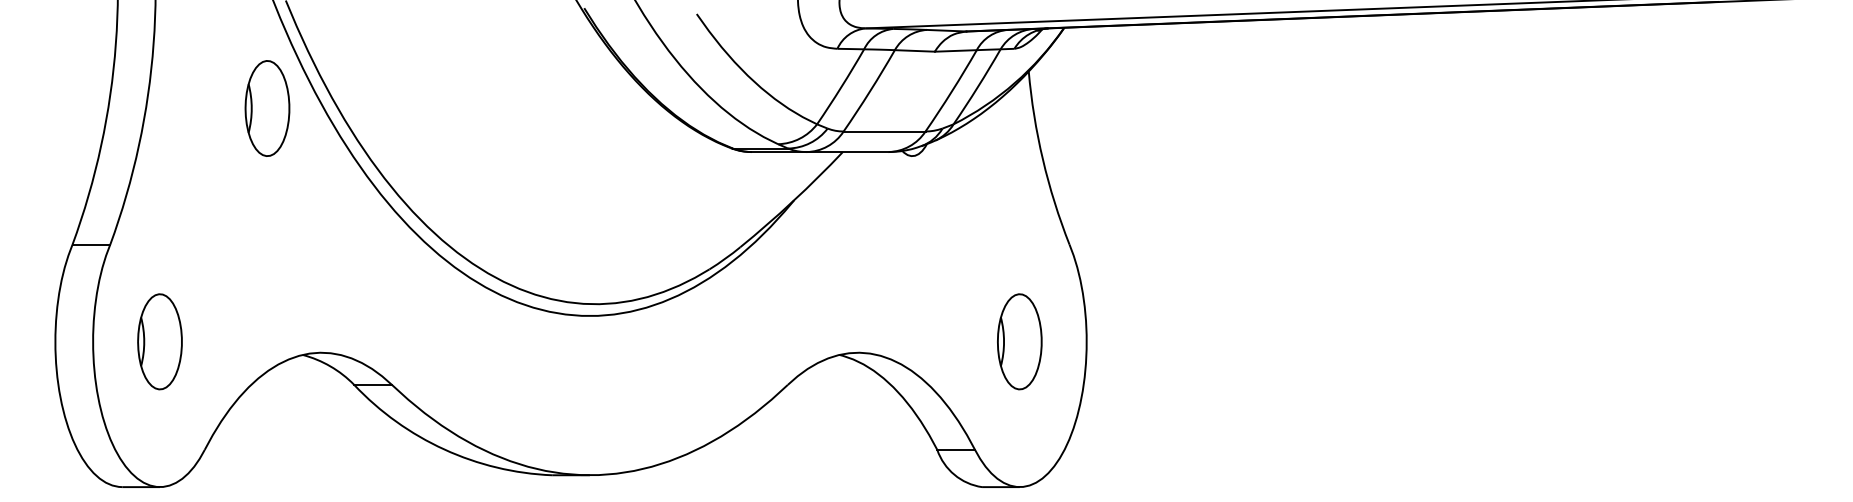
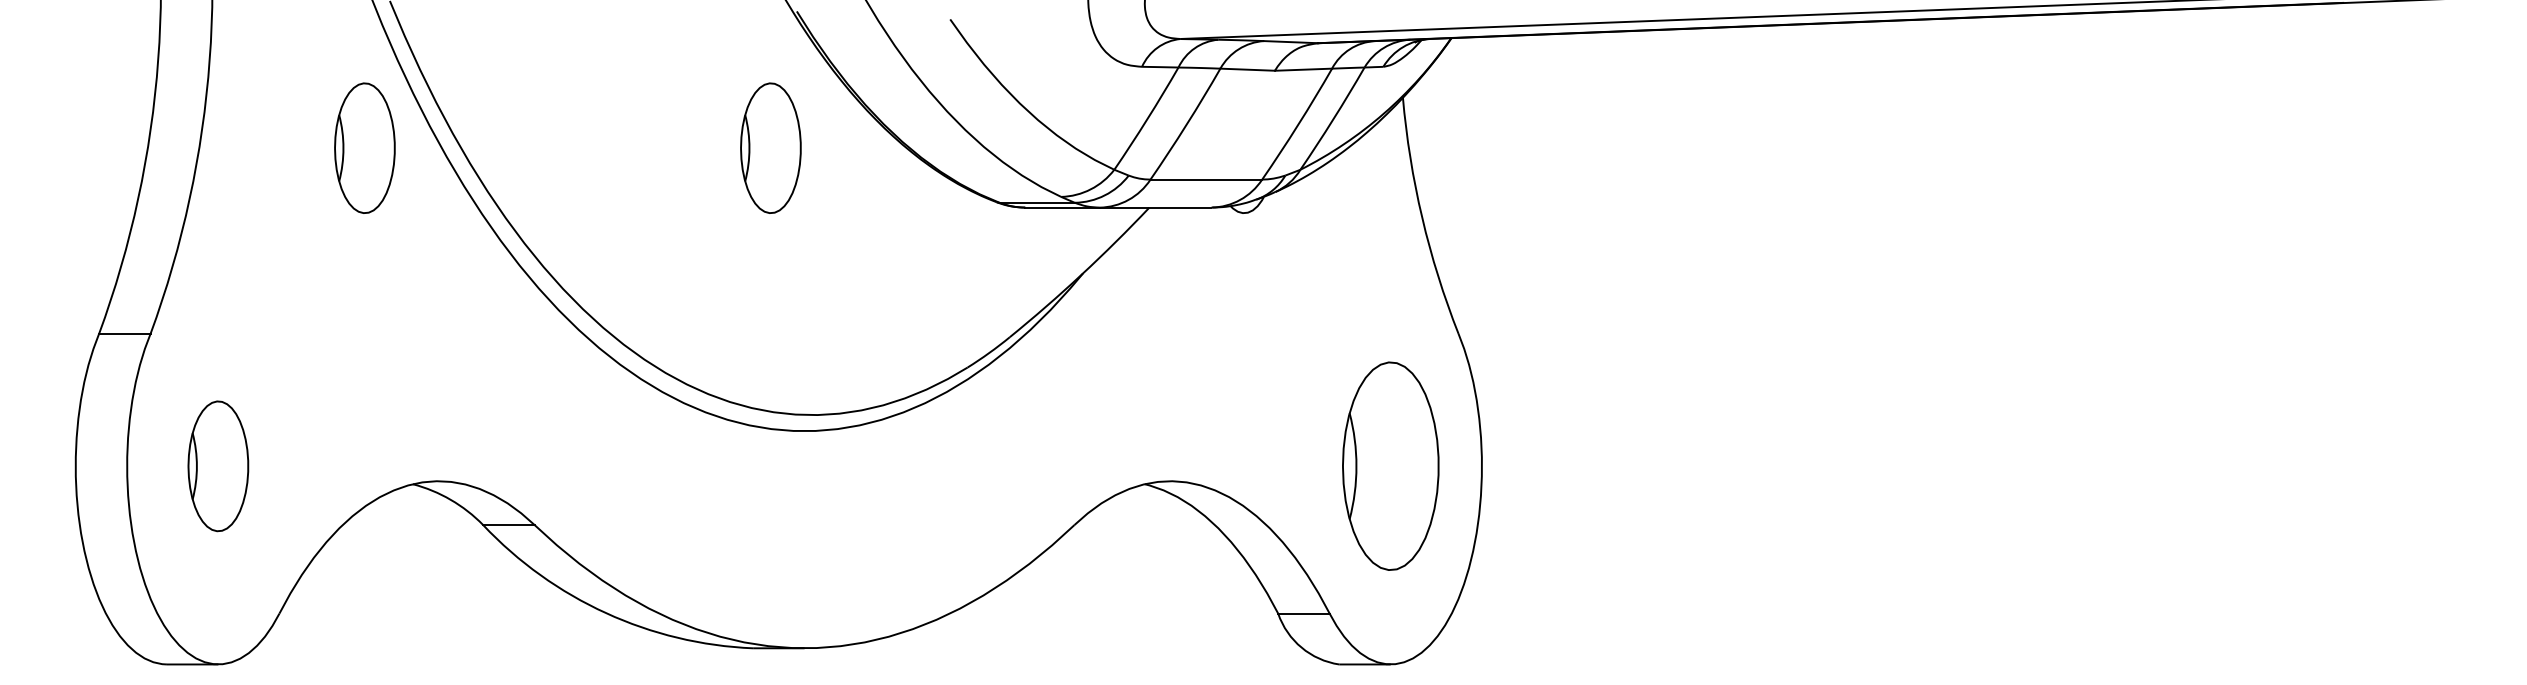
part: (564, 107) -> (770, 147), added
part: (1019, 341) -> (1390, 466), size x1.6

